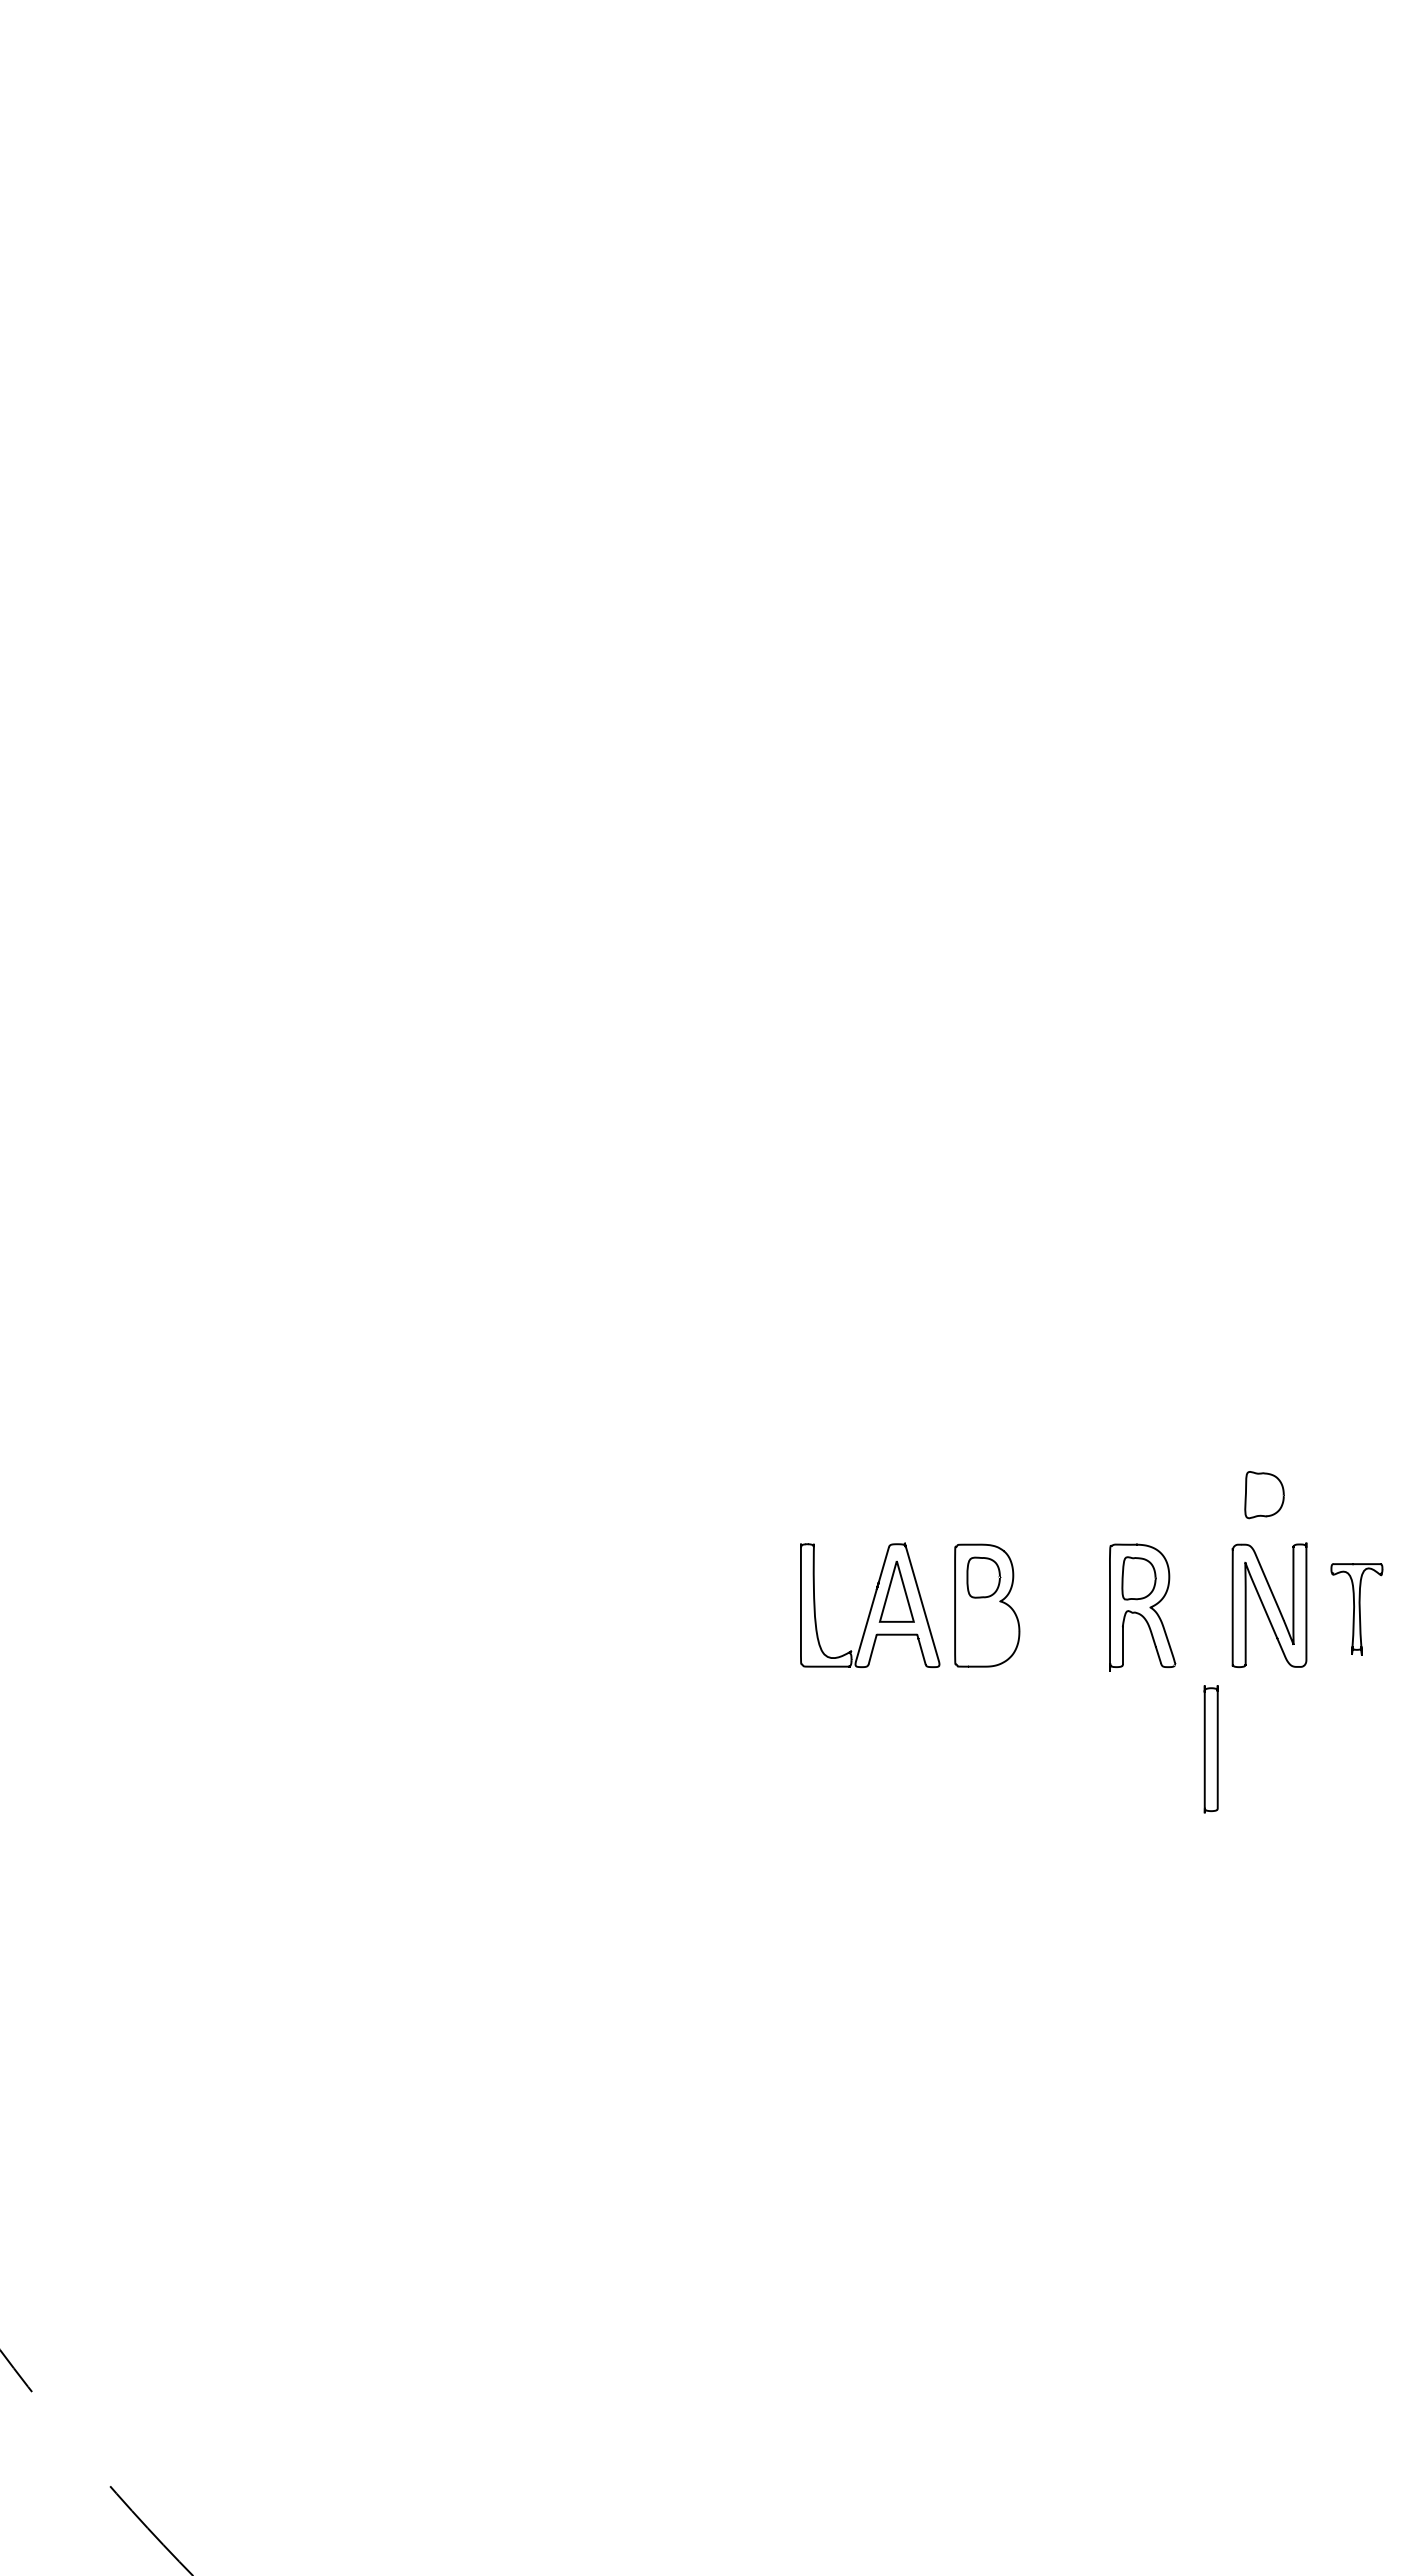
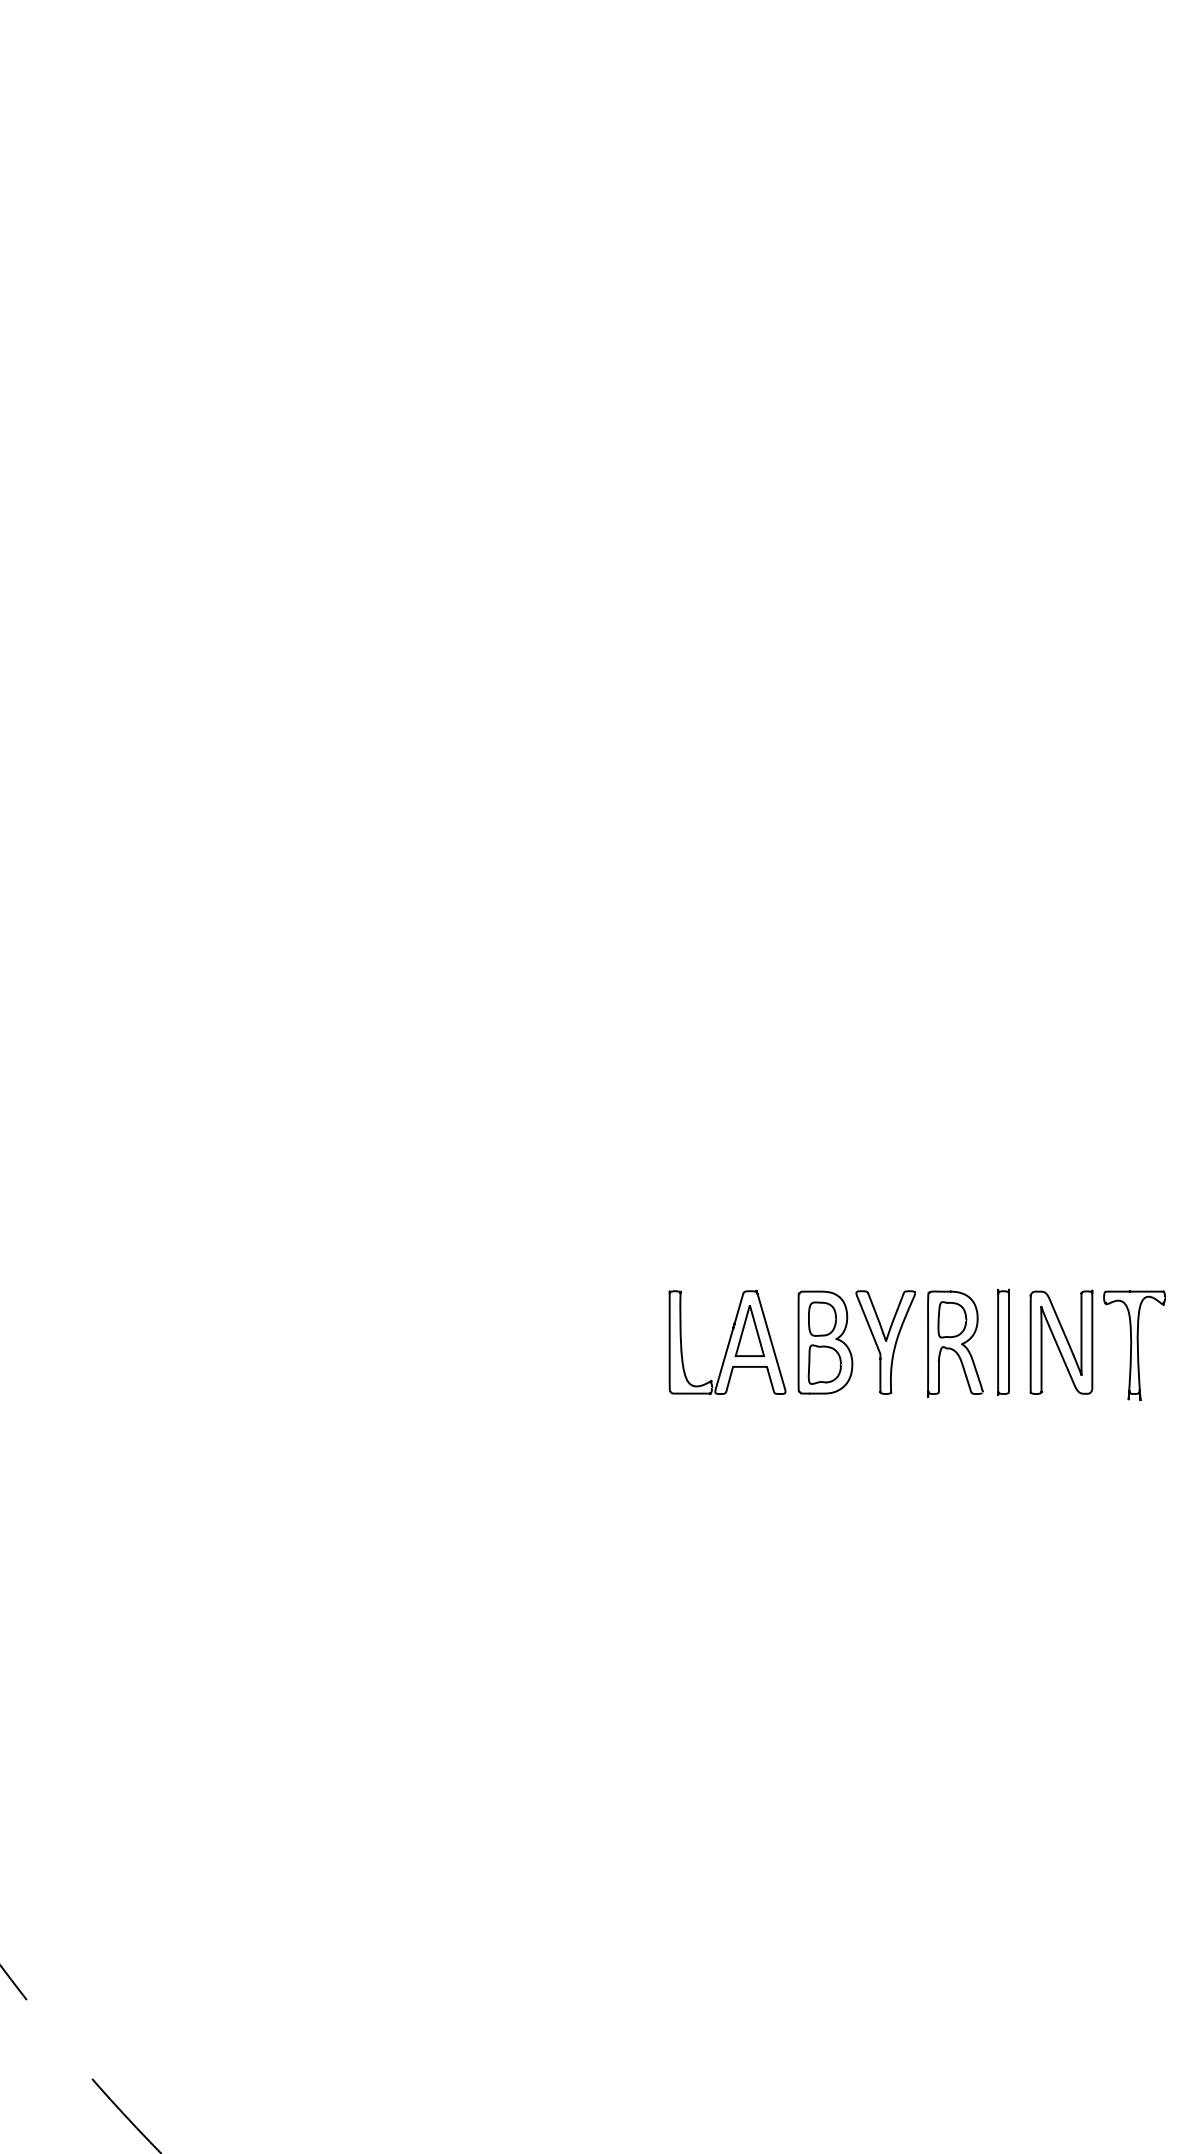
part: (1264, 1495) -> (824, 1365), moved
part: (1059, 1605) -> (885, 1342), added
part: (1356, 1609) -> (1134, 1345), size x1.43
part: (1210, 1749) -> (1002, 1342), moved

